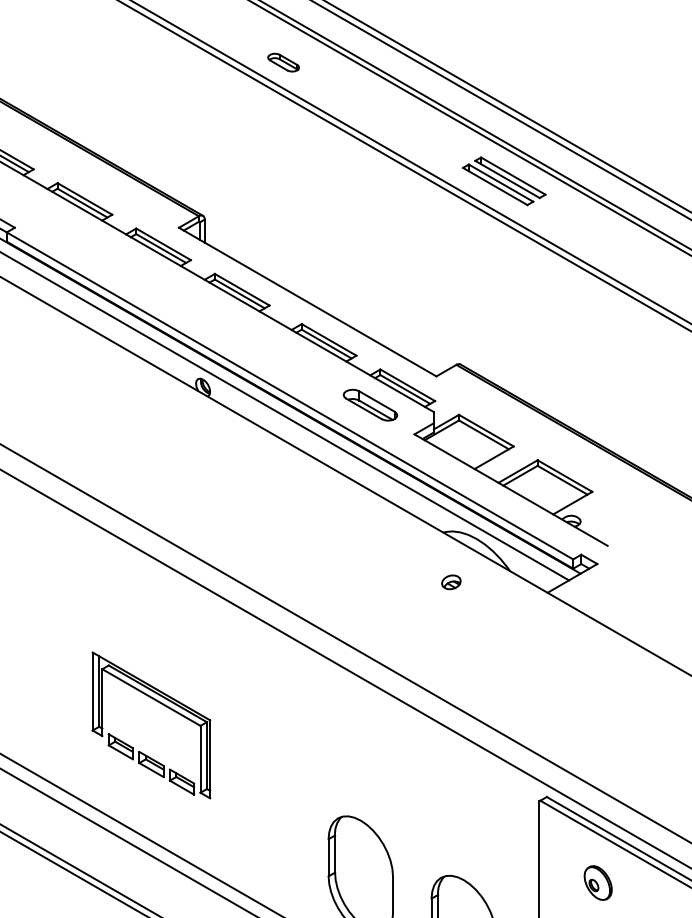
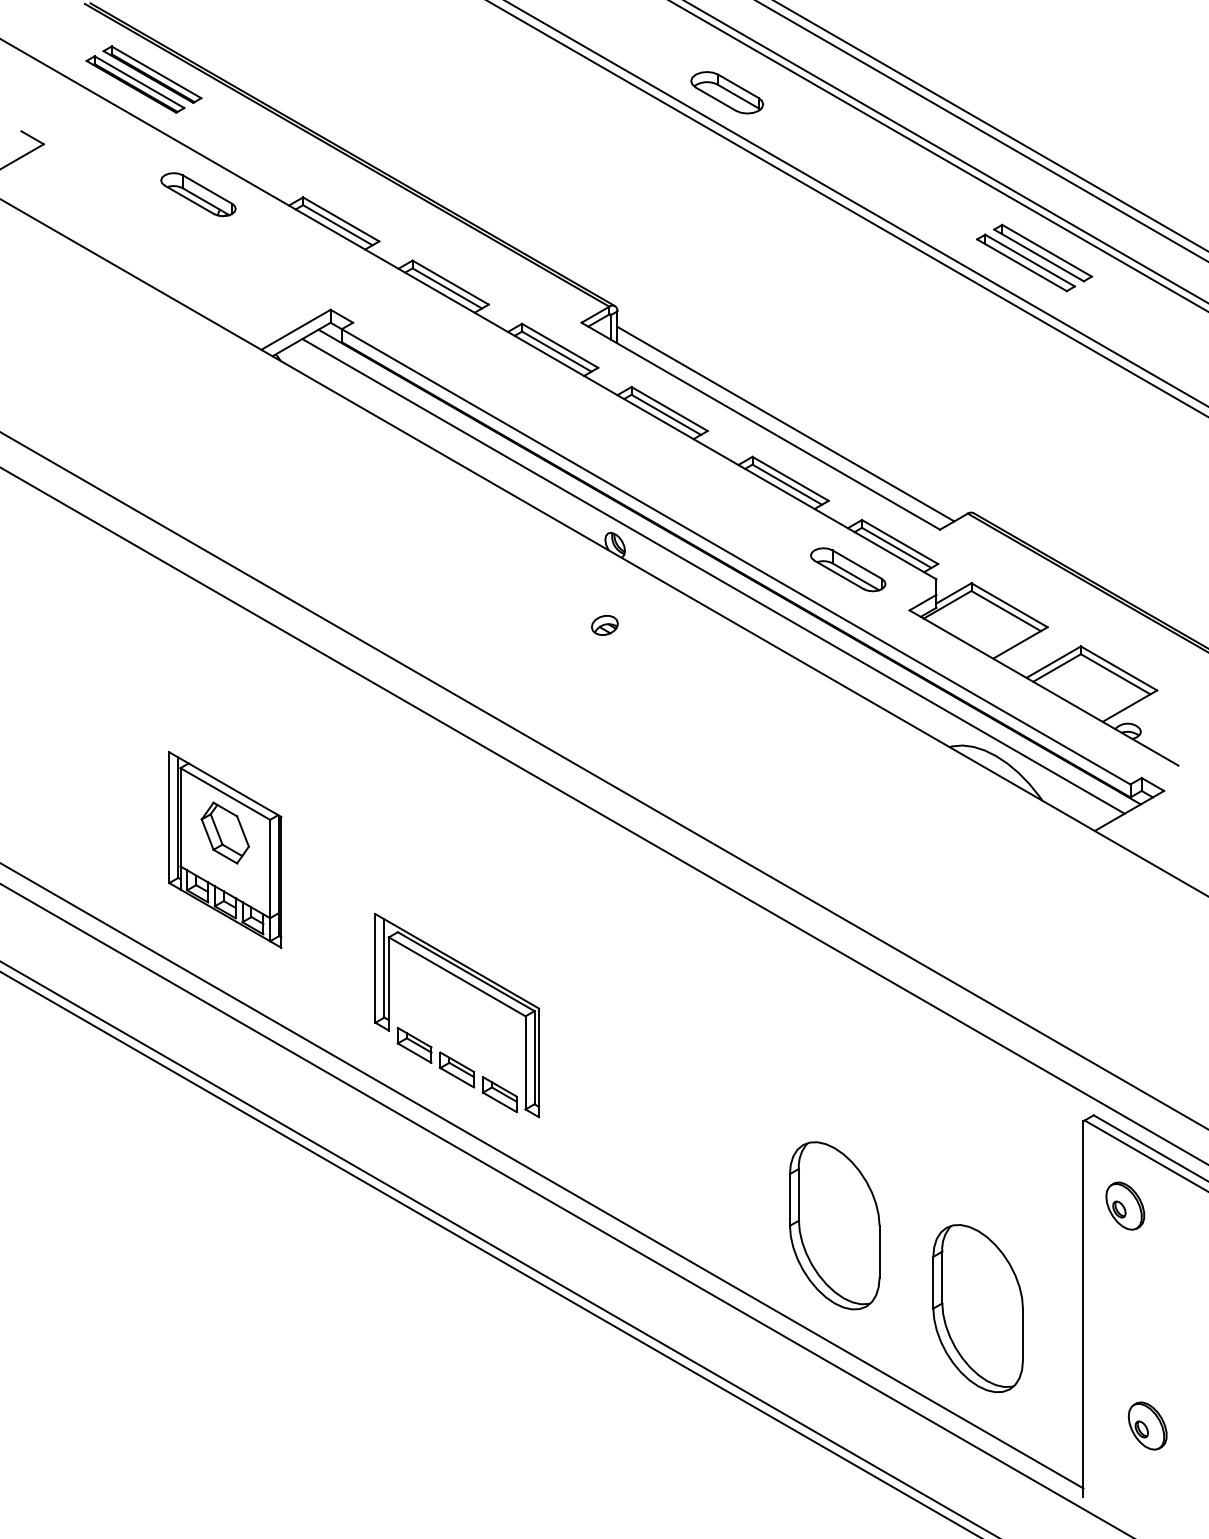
part: (283, 62) -> (727, 92), size x1.67
line: (325, 300) -> (785, 423), added
part: (451, 582) -> (604, 625), moved
part: (161, 704) -> (471, 986), moved
part: (598, 882) -> (1125, 1205), moved

